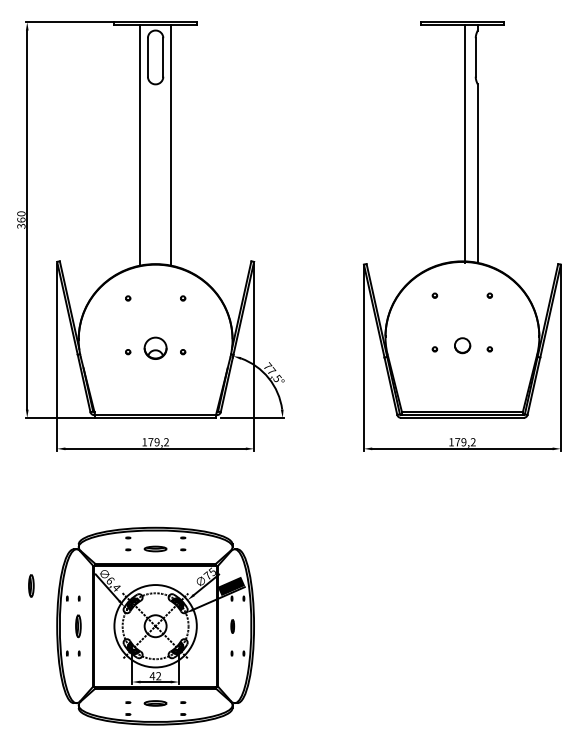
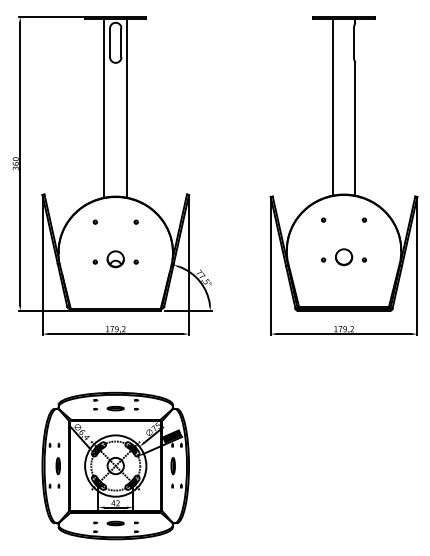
line: (464, 143) -> (332, 106), moved
part: (463, 345) -> (344, 257), size x1.43
part: (30, 586) -> (22, 436), removed
part: (231, 626) -> (172, 466), size x1.67

